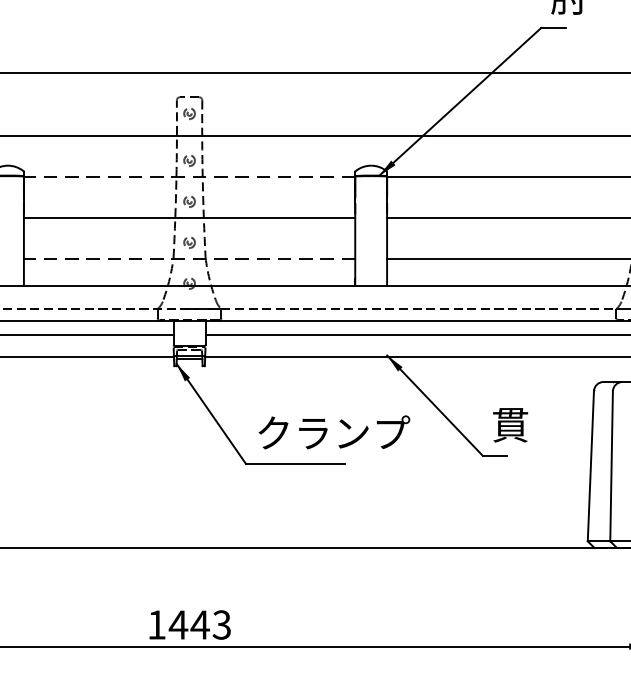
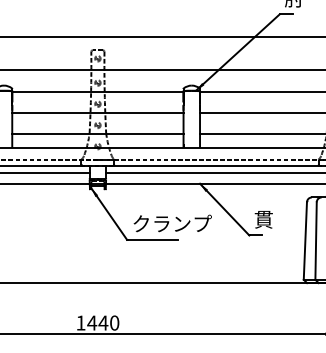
line: (188, 177) -> (97, 91), dashed -> solid
line: (188, 258) -> (97, 133), dashed -> solid
text: (221, 623) -> (114, 322), 1443 -> 1440

